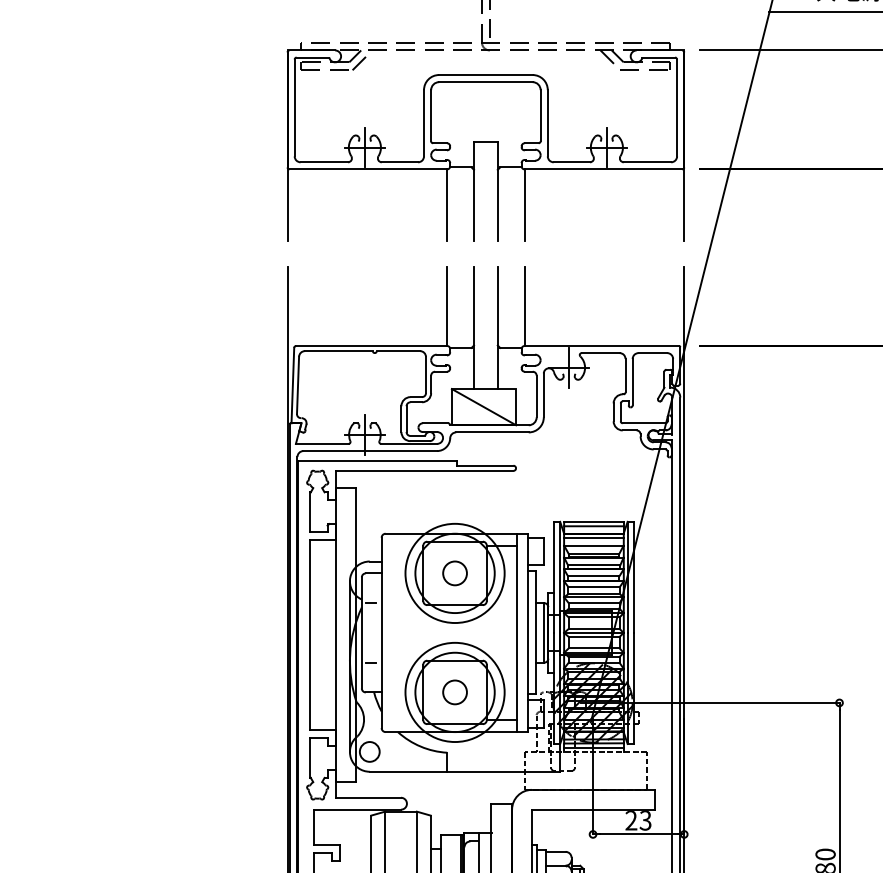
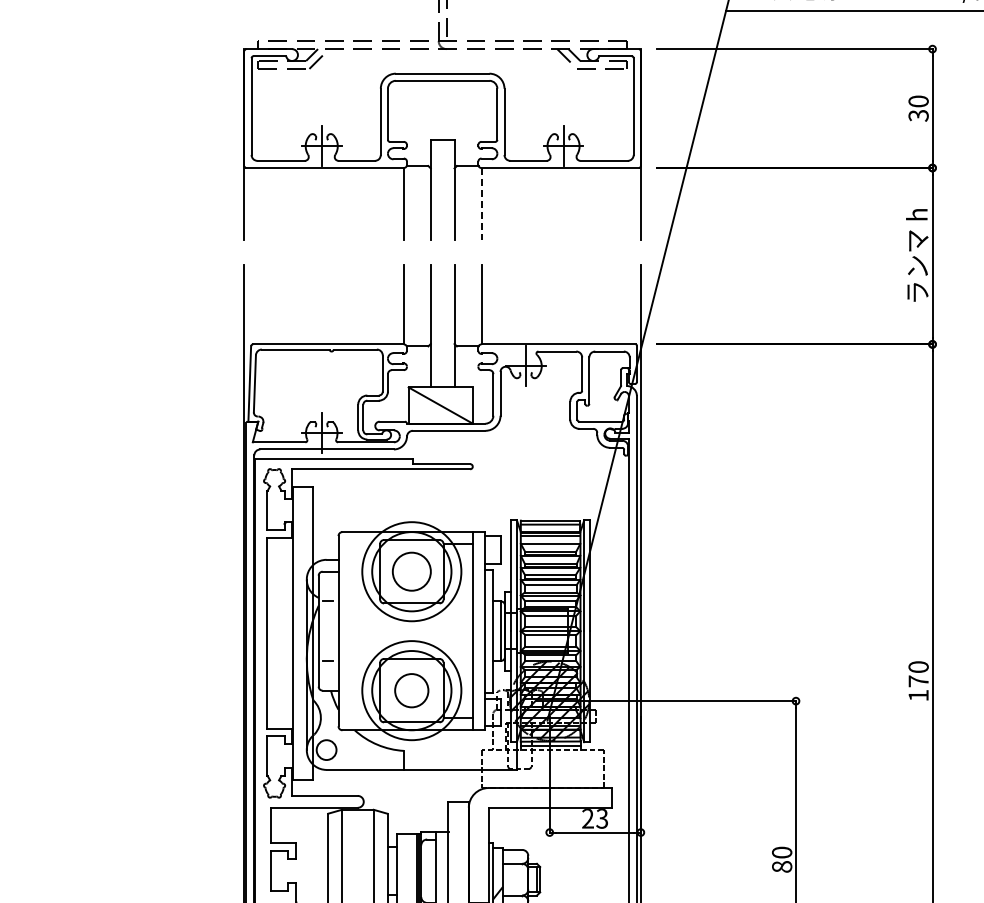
line: (524, 205) -> (481, 204), solid -> dashed
circle: (454, 573) -> (411, 571), size x1.6
circle: (454, 692) -> (411, 690), size x1.4

